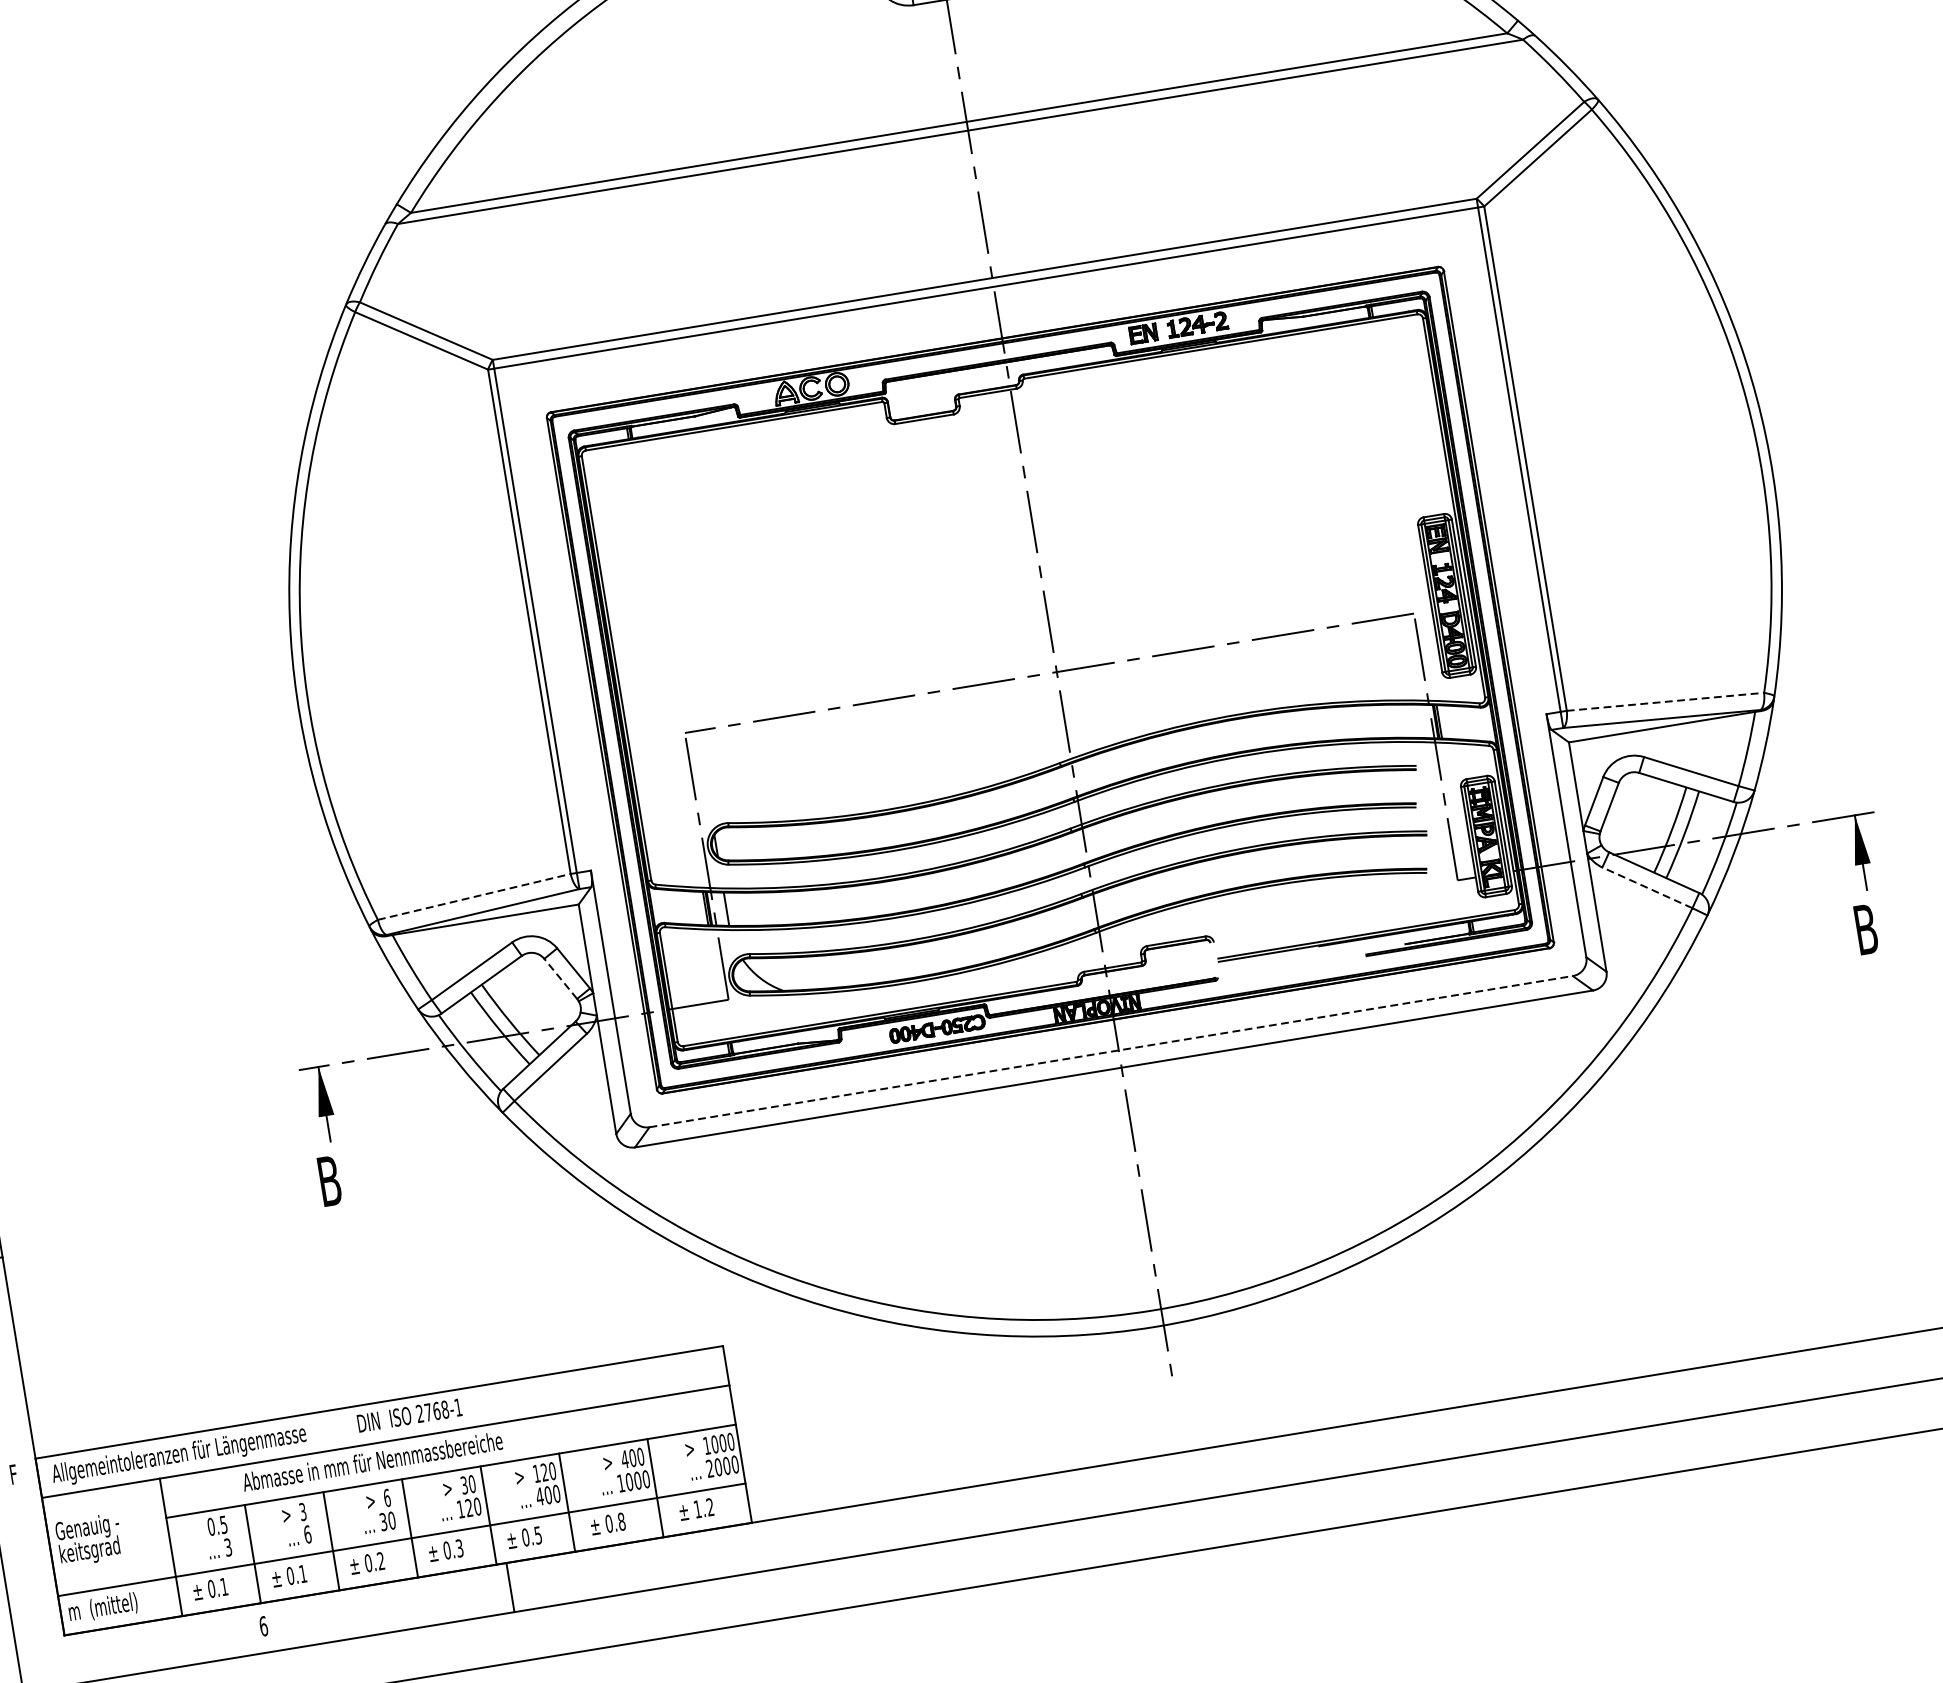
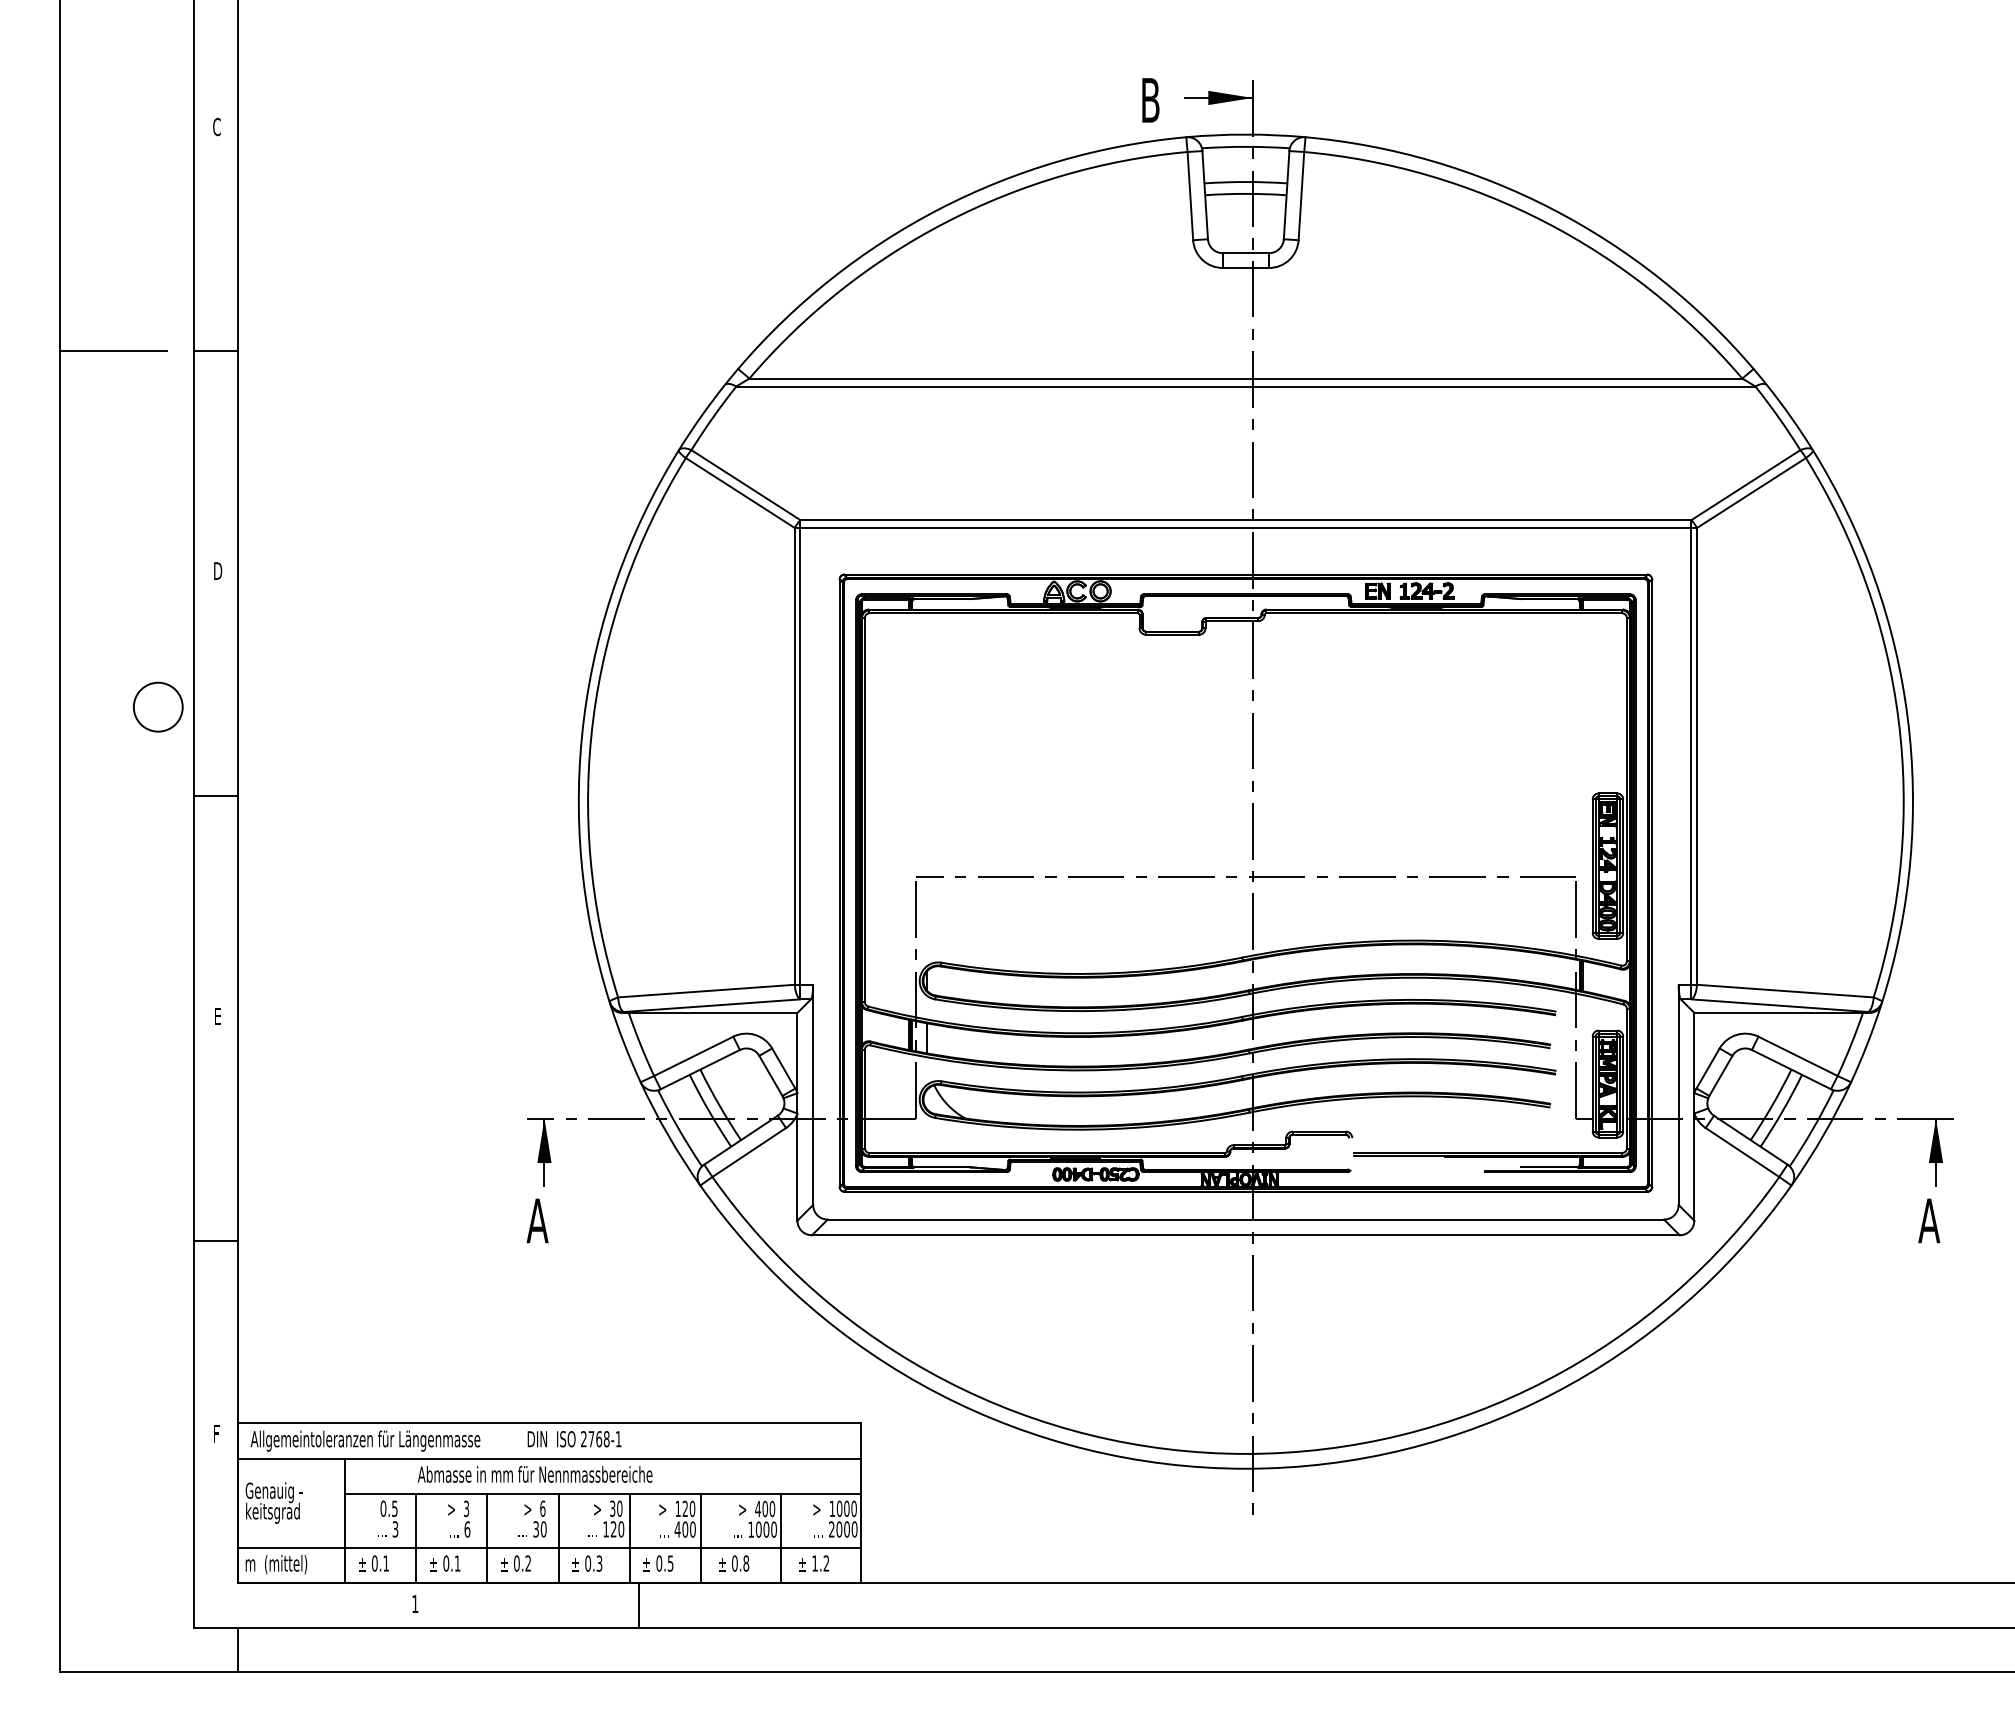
line: (1665, 702) -> (1785, 991), dashed -> solid
line: (1647, 887) -> (1742, 1152), dashed -> solid
line: (474, 897) -> (706, 991), dashed -> solid
text: (1866, 929) -> (1929, 1220), B -> A
line: (560, 978) -> (770, 1075), dashed -> solid
line: (1111, 1051) -> (1246, 1219), dashed -> solid
text: (329, 1180) -> (537, 1220), B -> A
text: (263, 1626) -> (415, 1604), 6 -> 1

